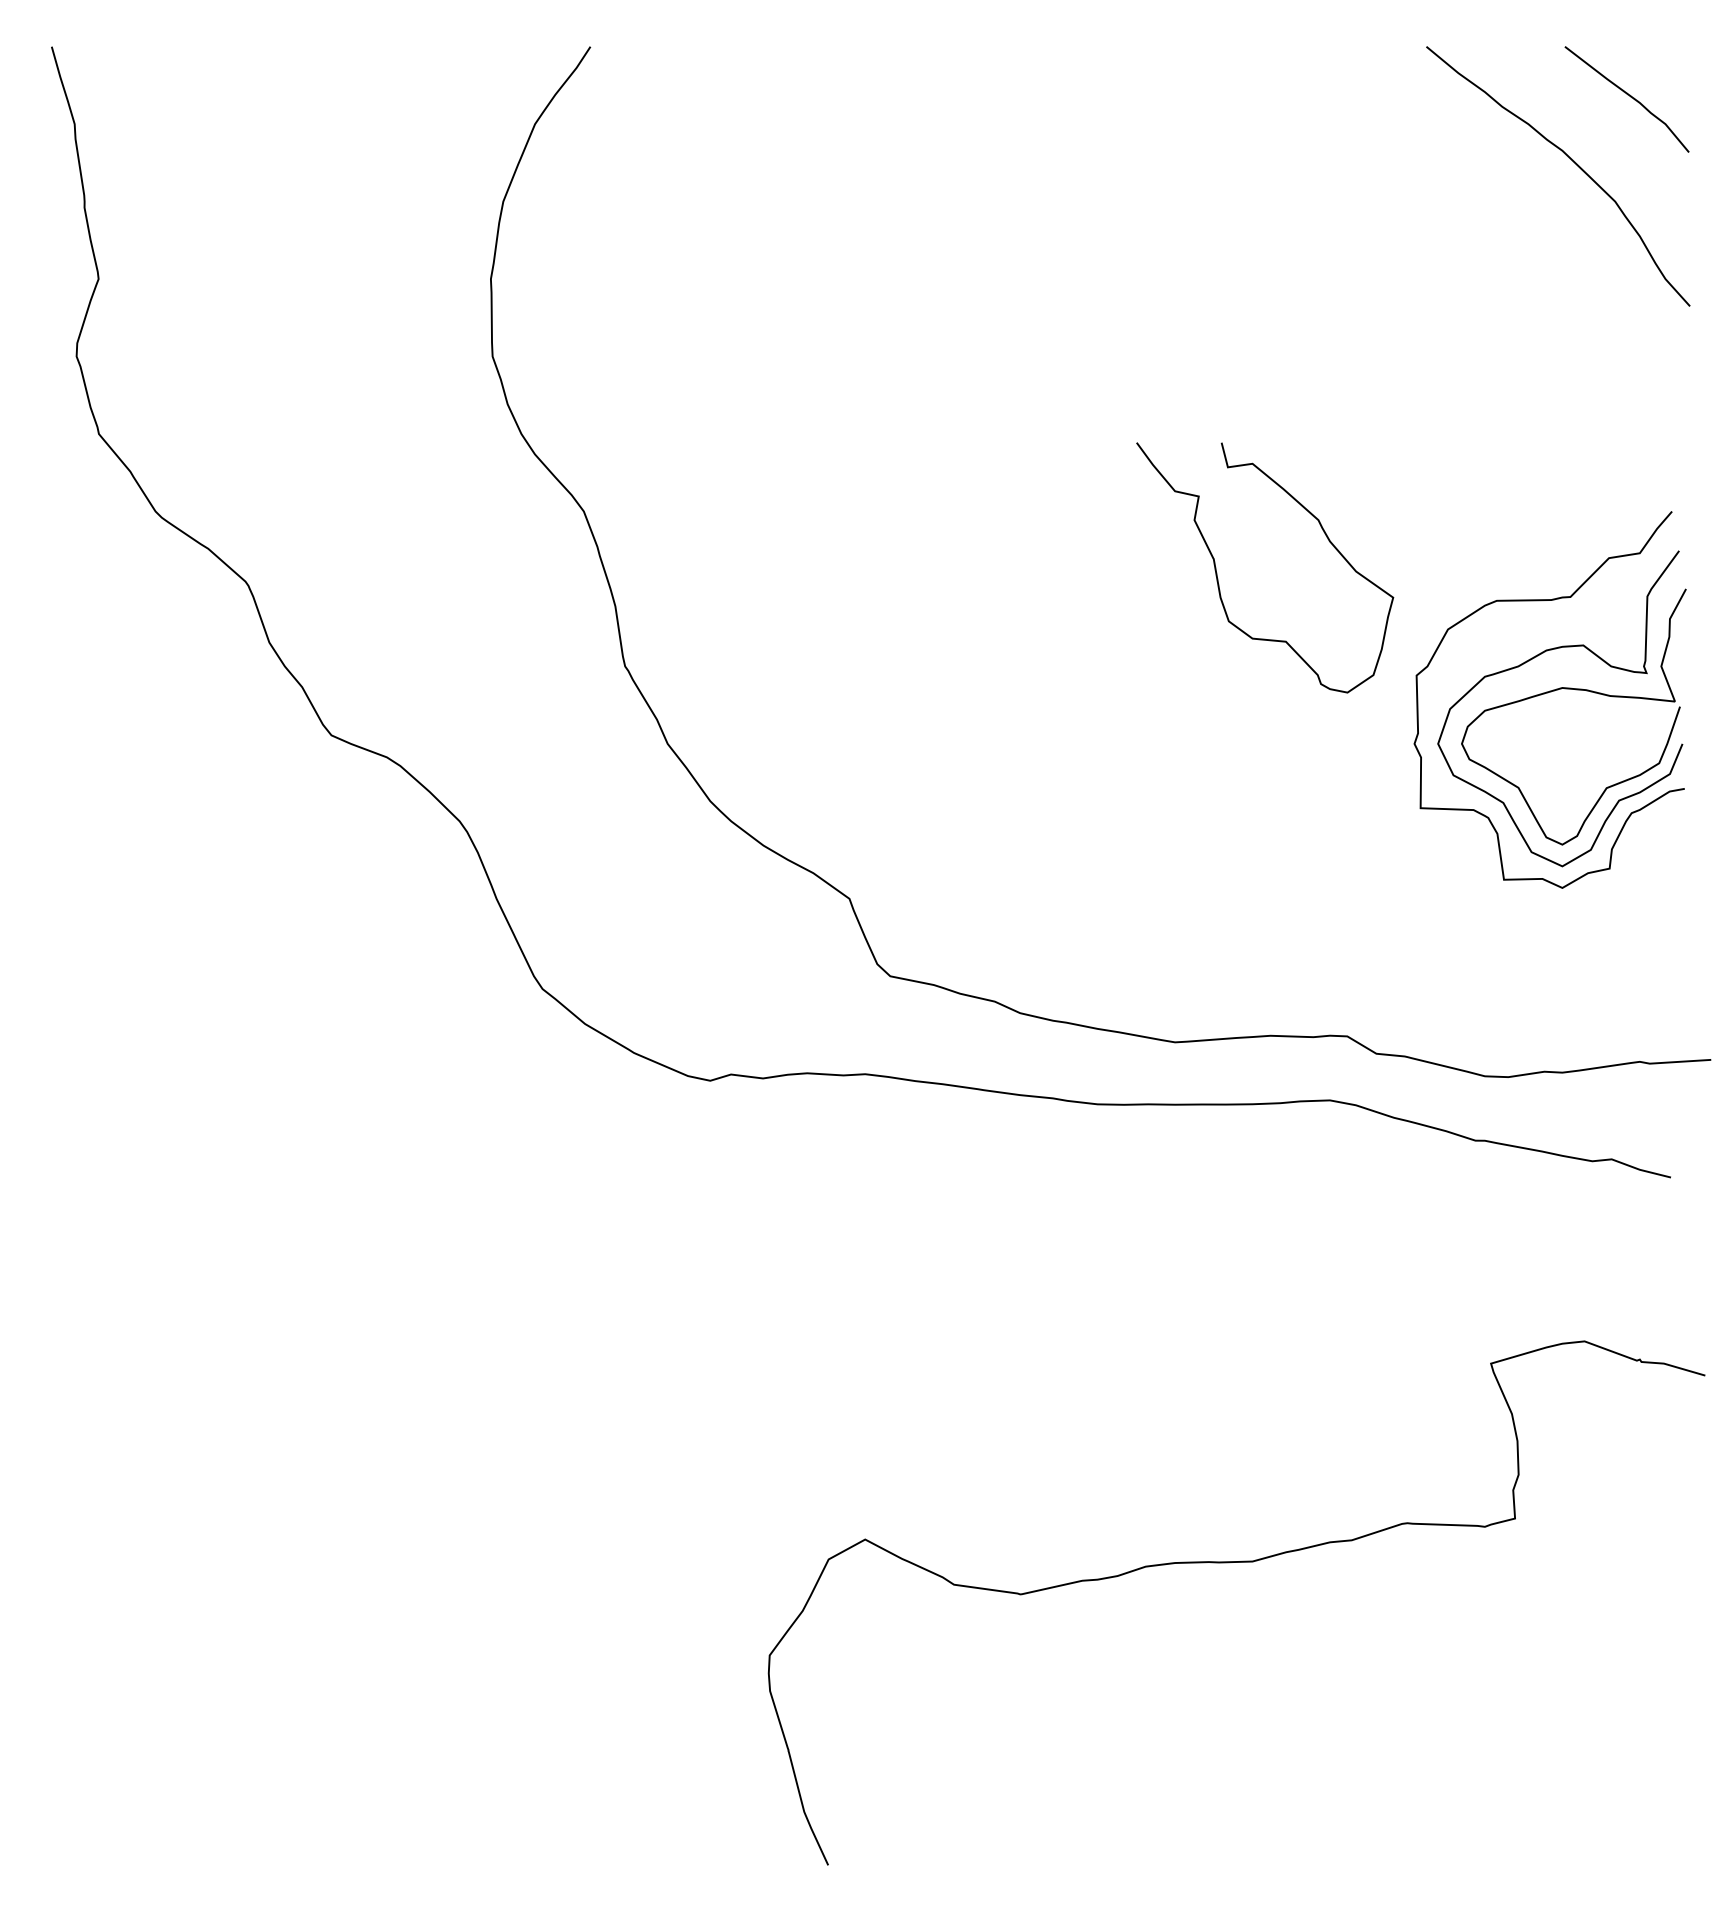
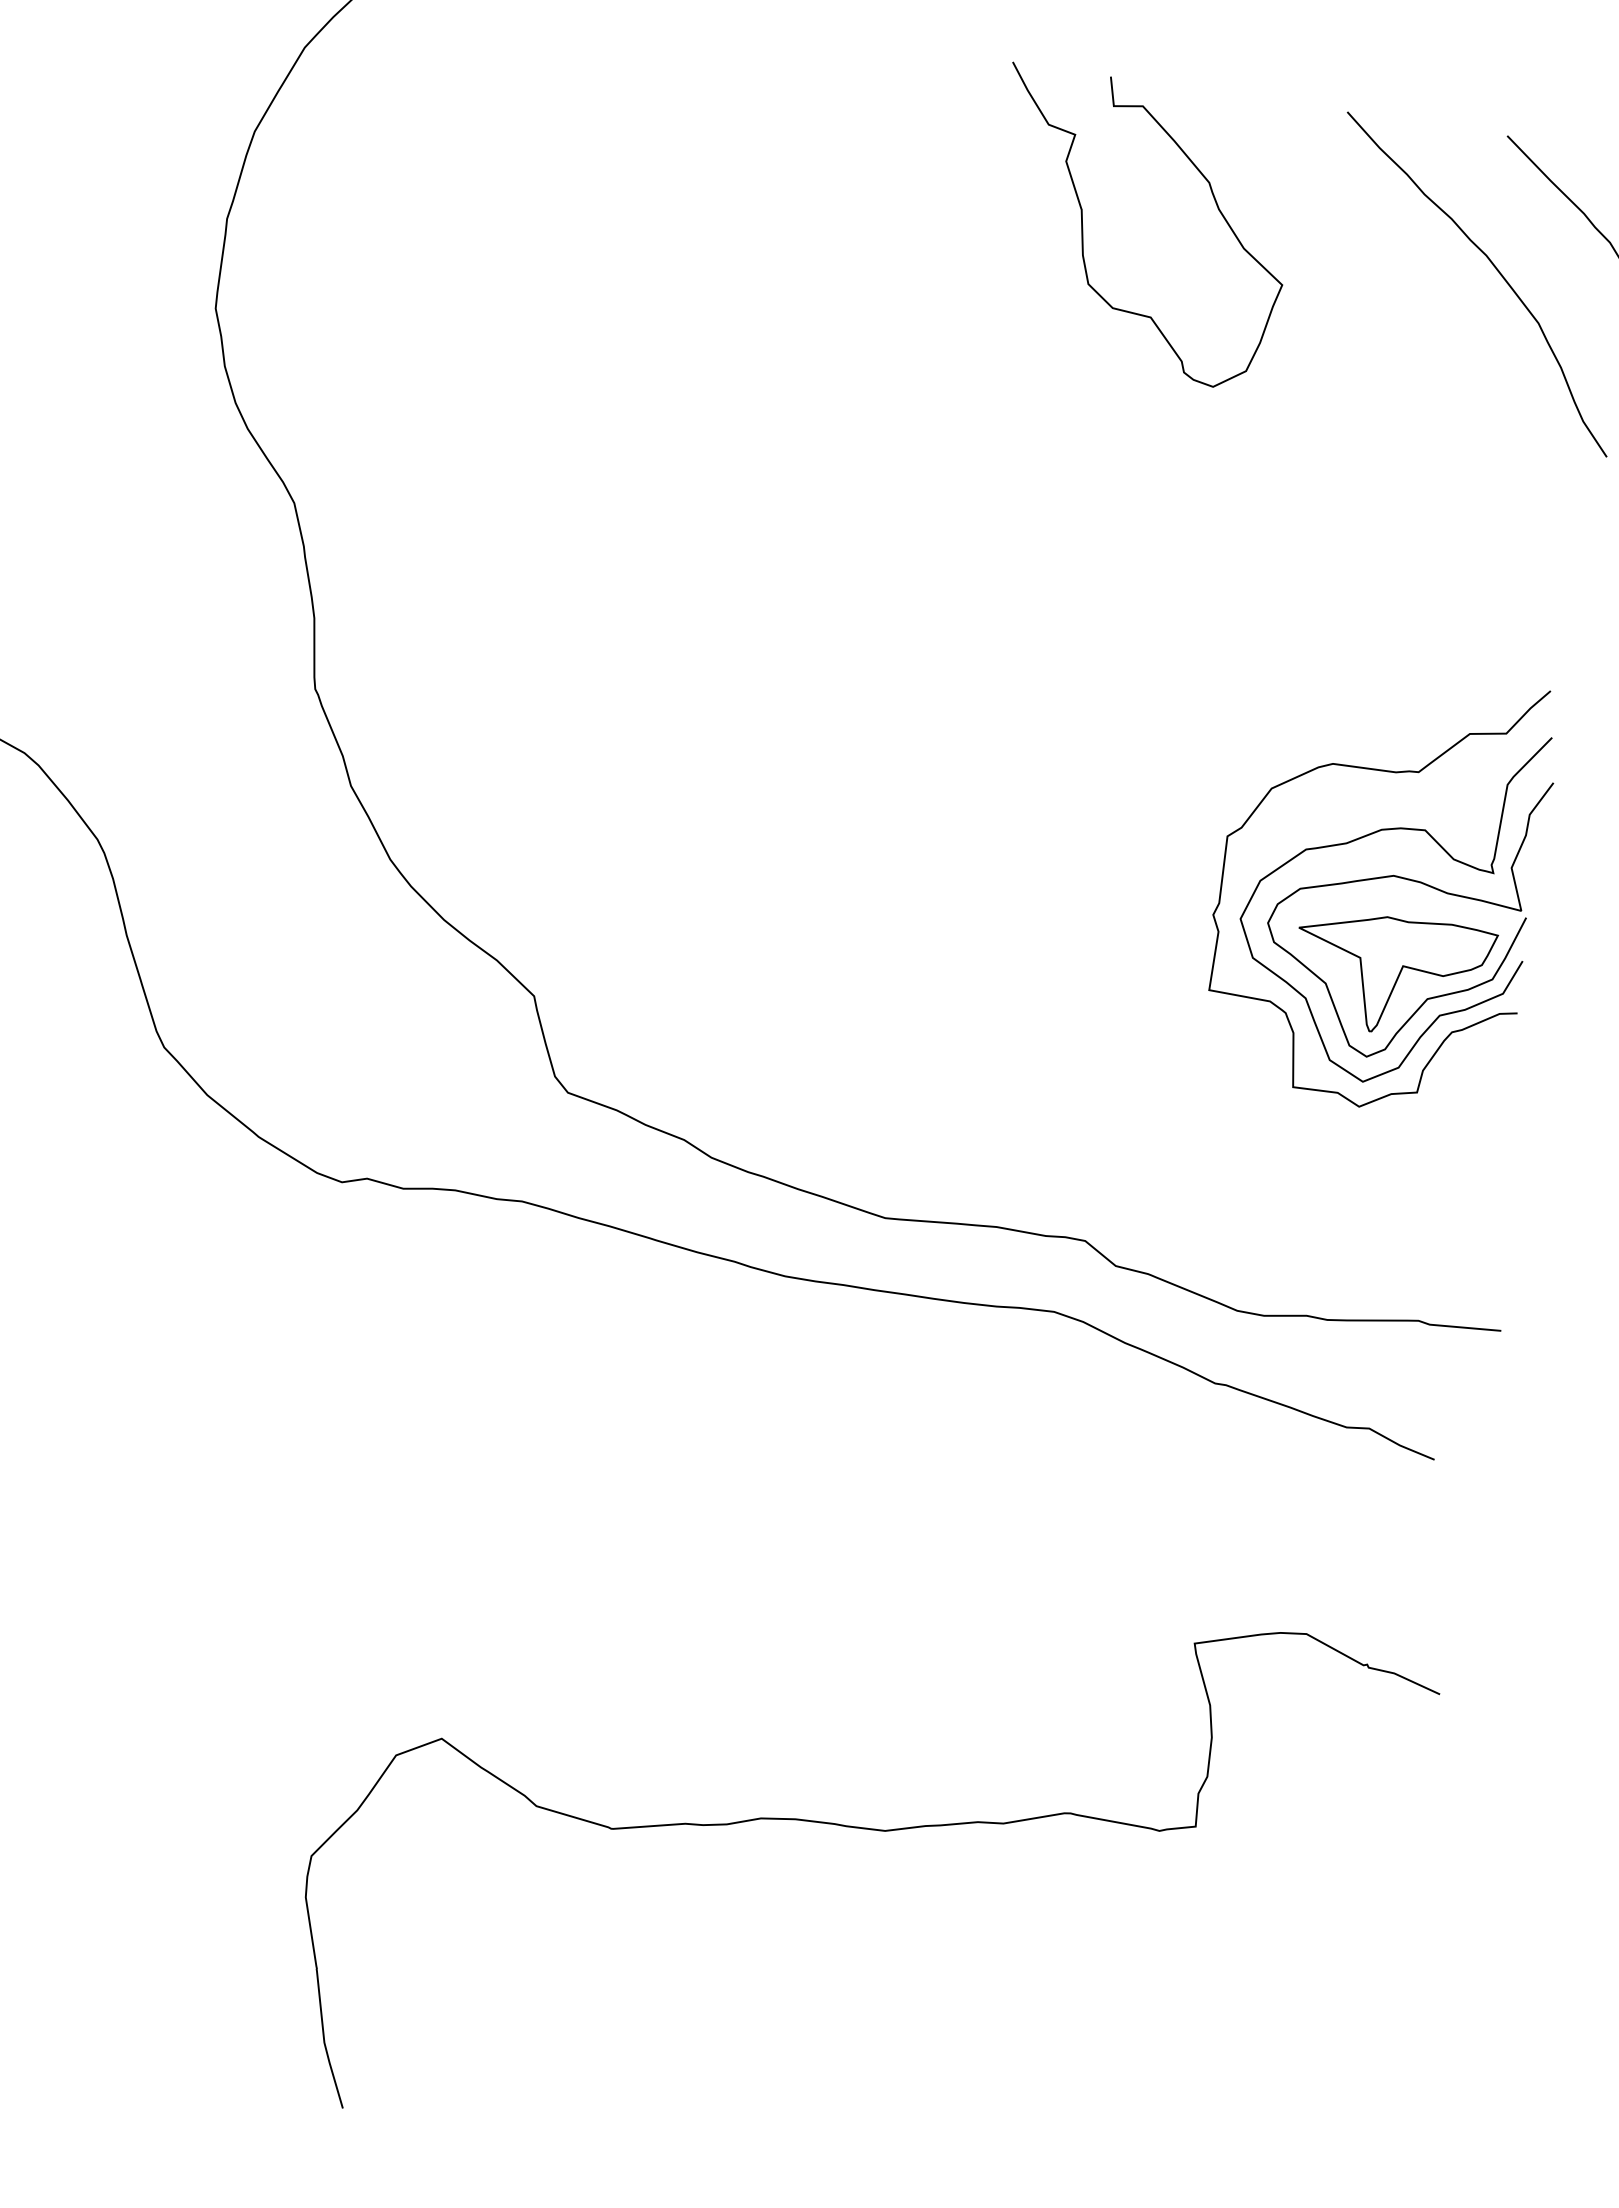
curve: (1218, 578) -> (1083, 232), moved
part: (1573, 772) -> (1391, 975), added

